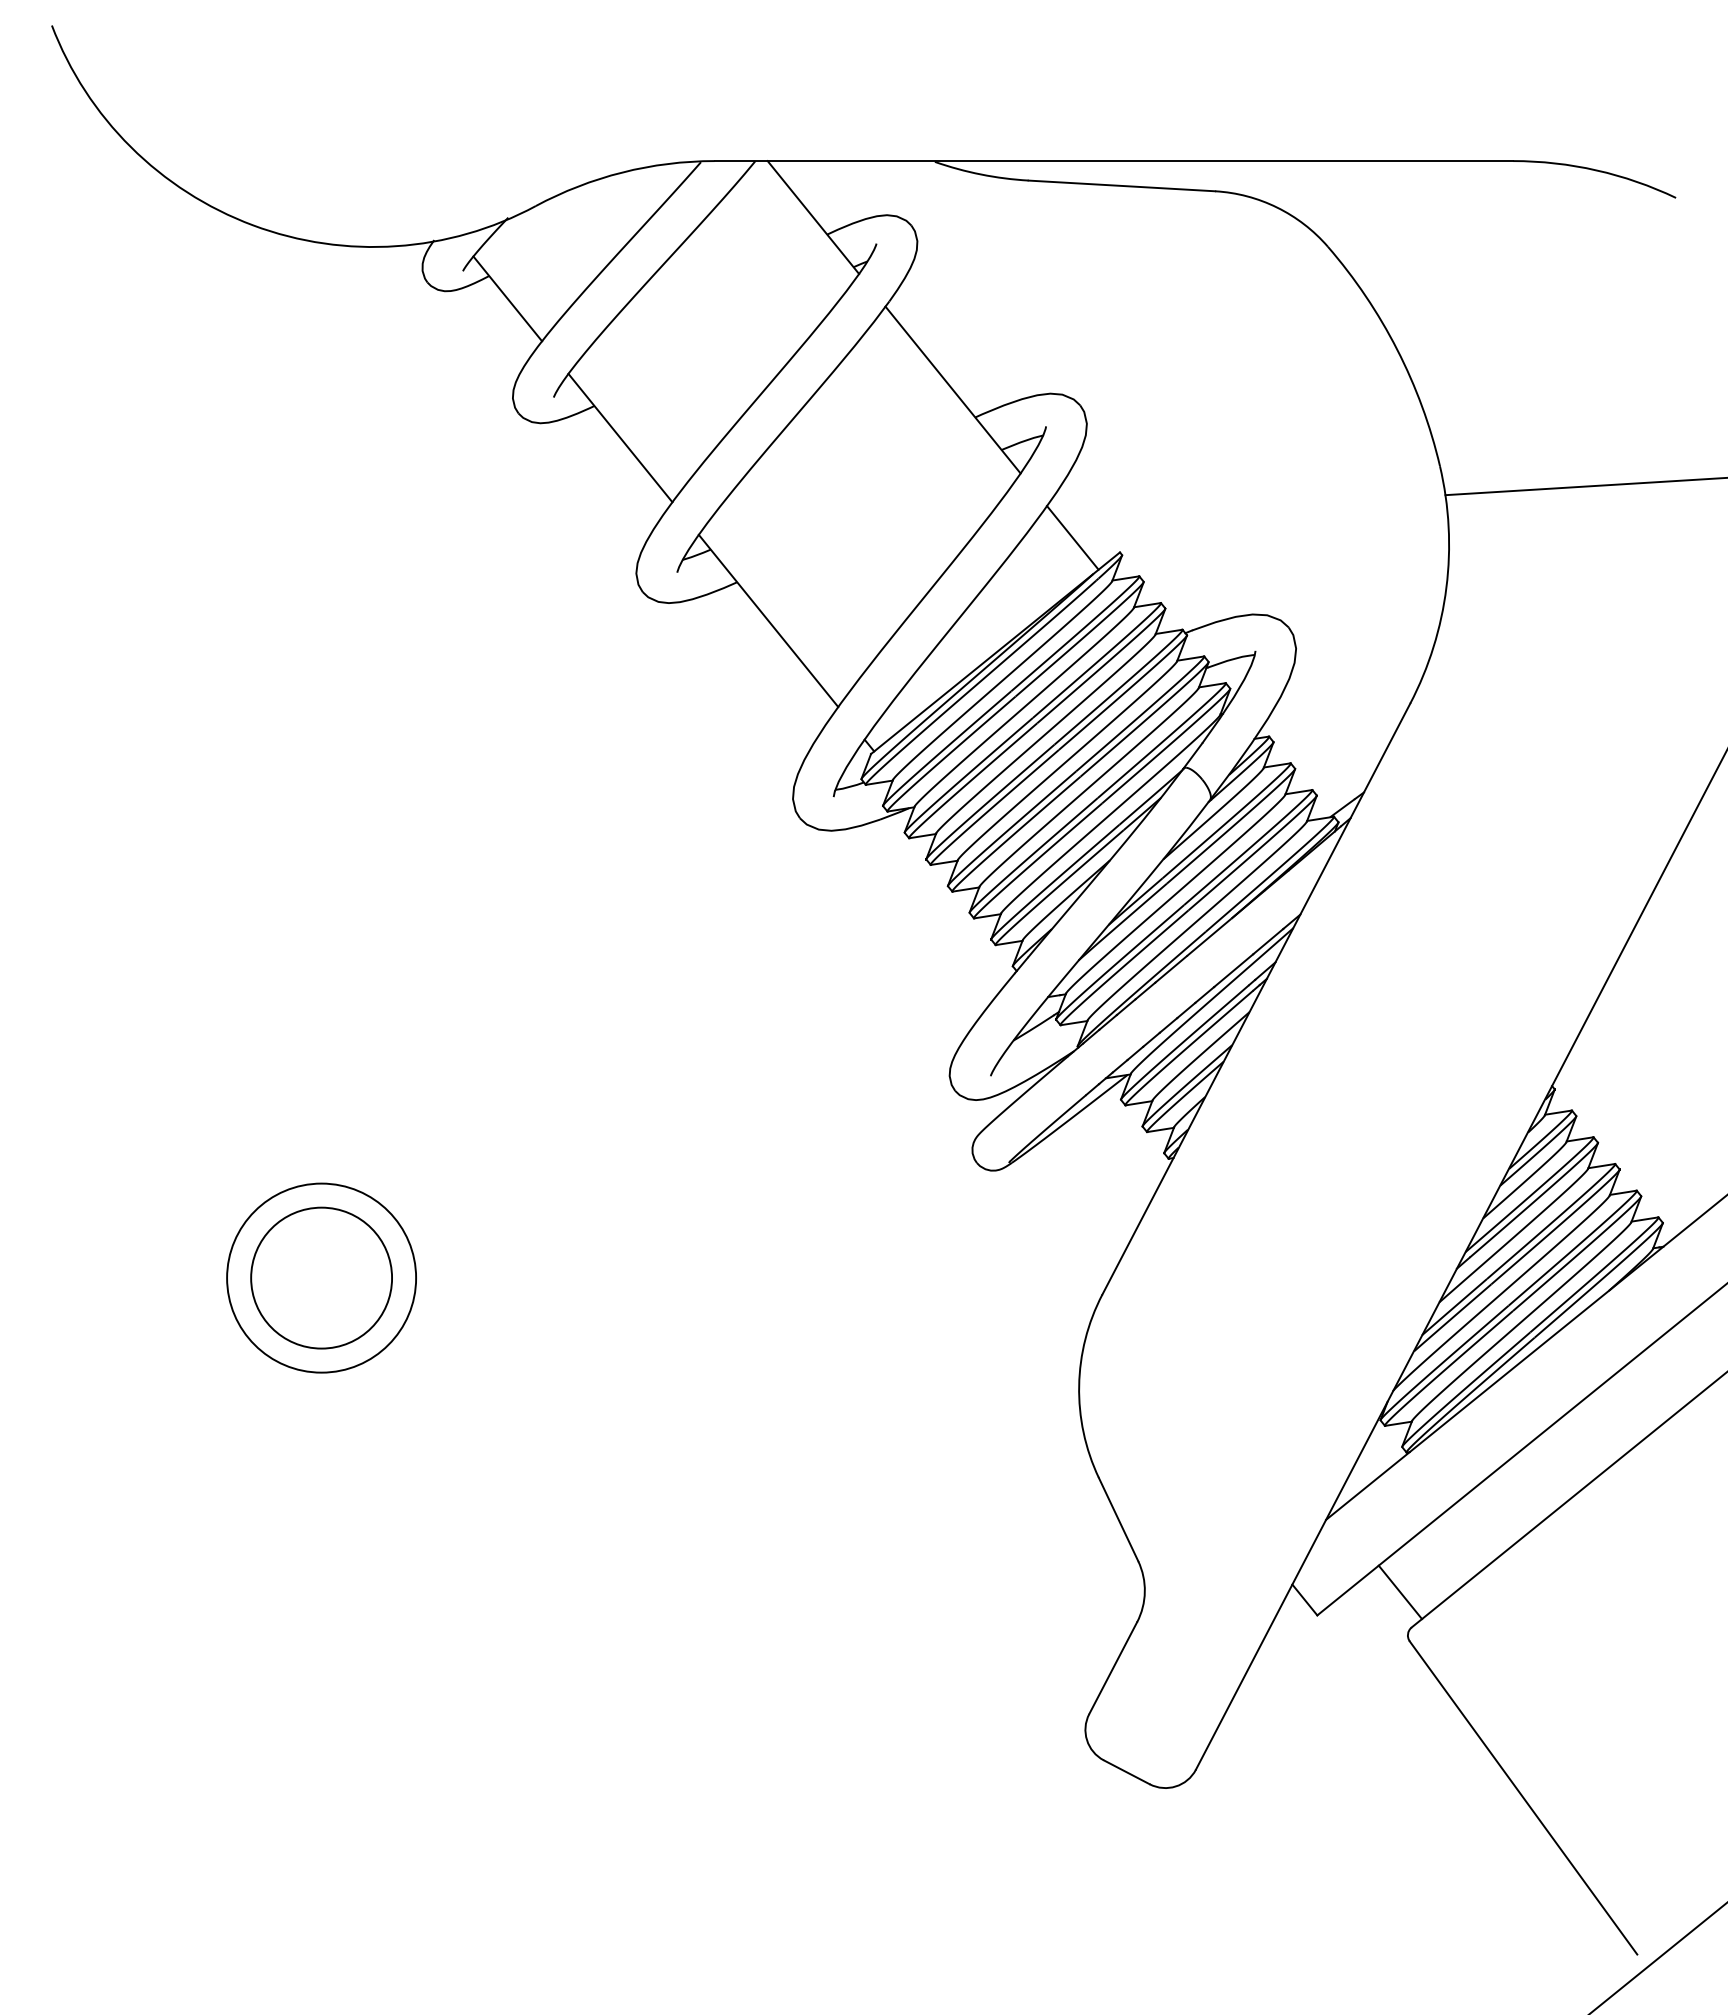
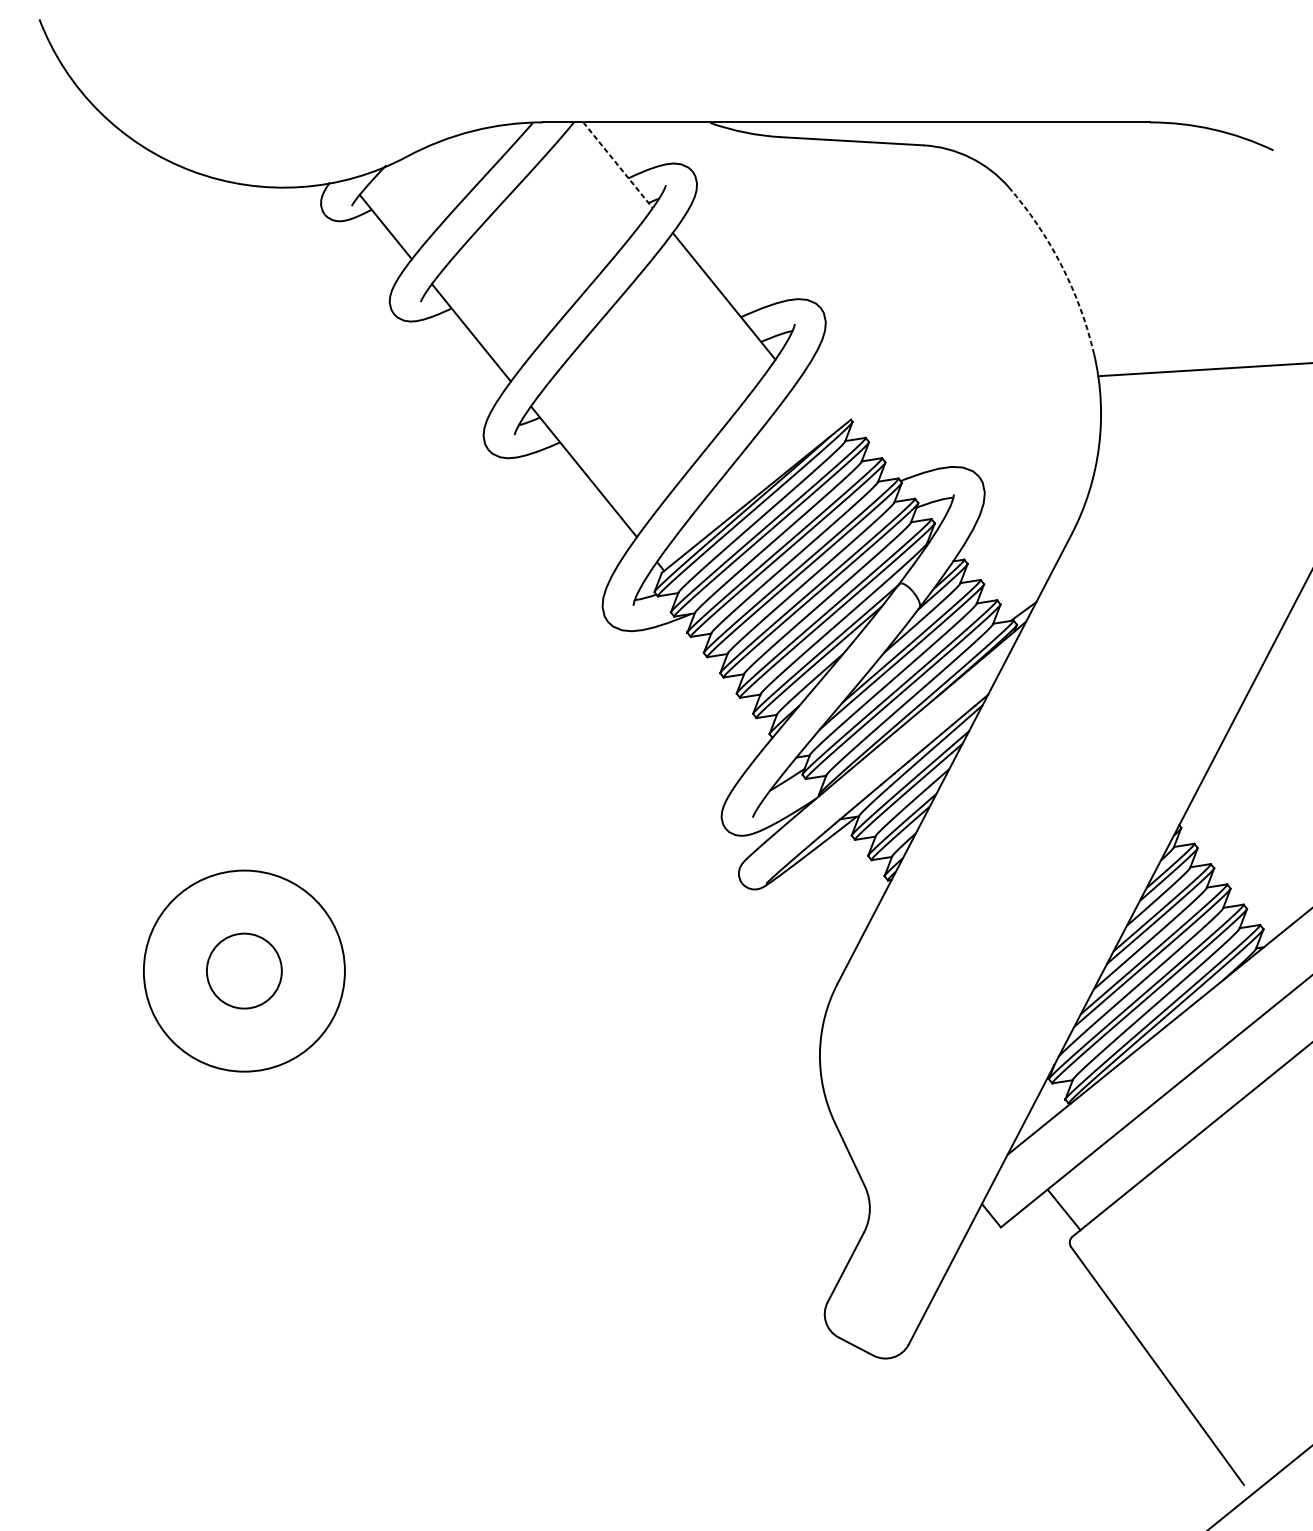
line: (813, 217) -> (618, 165), solid -> dashed
arc: (1397, 349) -> (1061, 265), solid -> dashed
line: (1072, 537) -> (814, 408), removed
circle: (321, 1277) -> (244, 970), size x0.7
circle: (321, 1277) -> (244, 970), size x1.4

